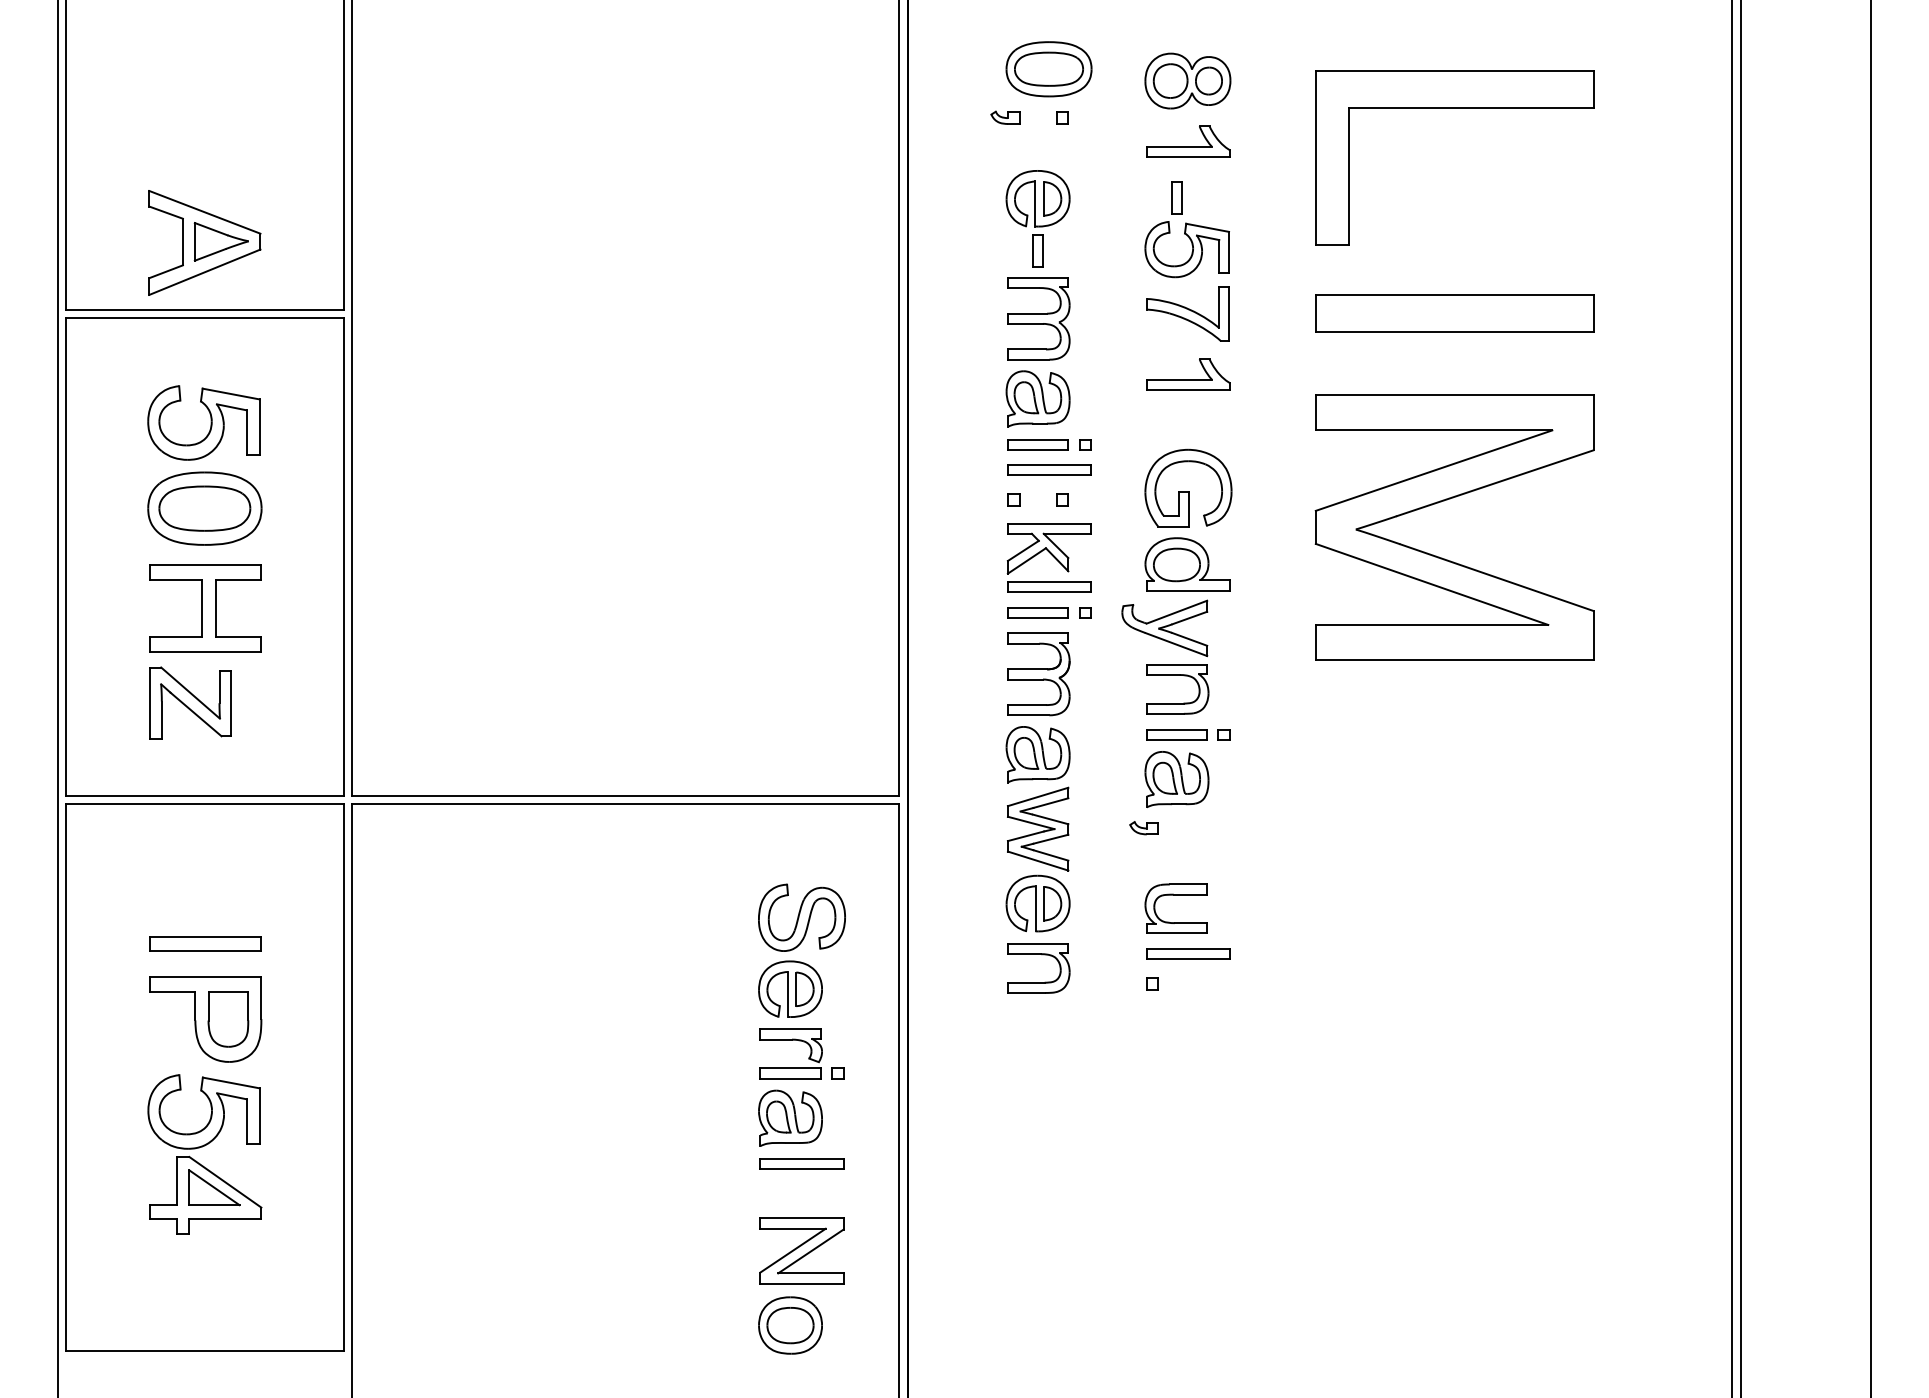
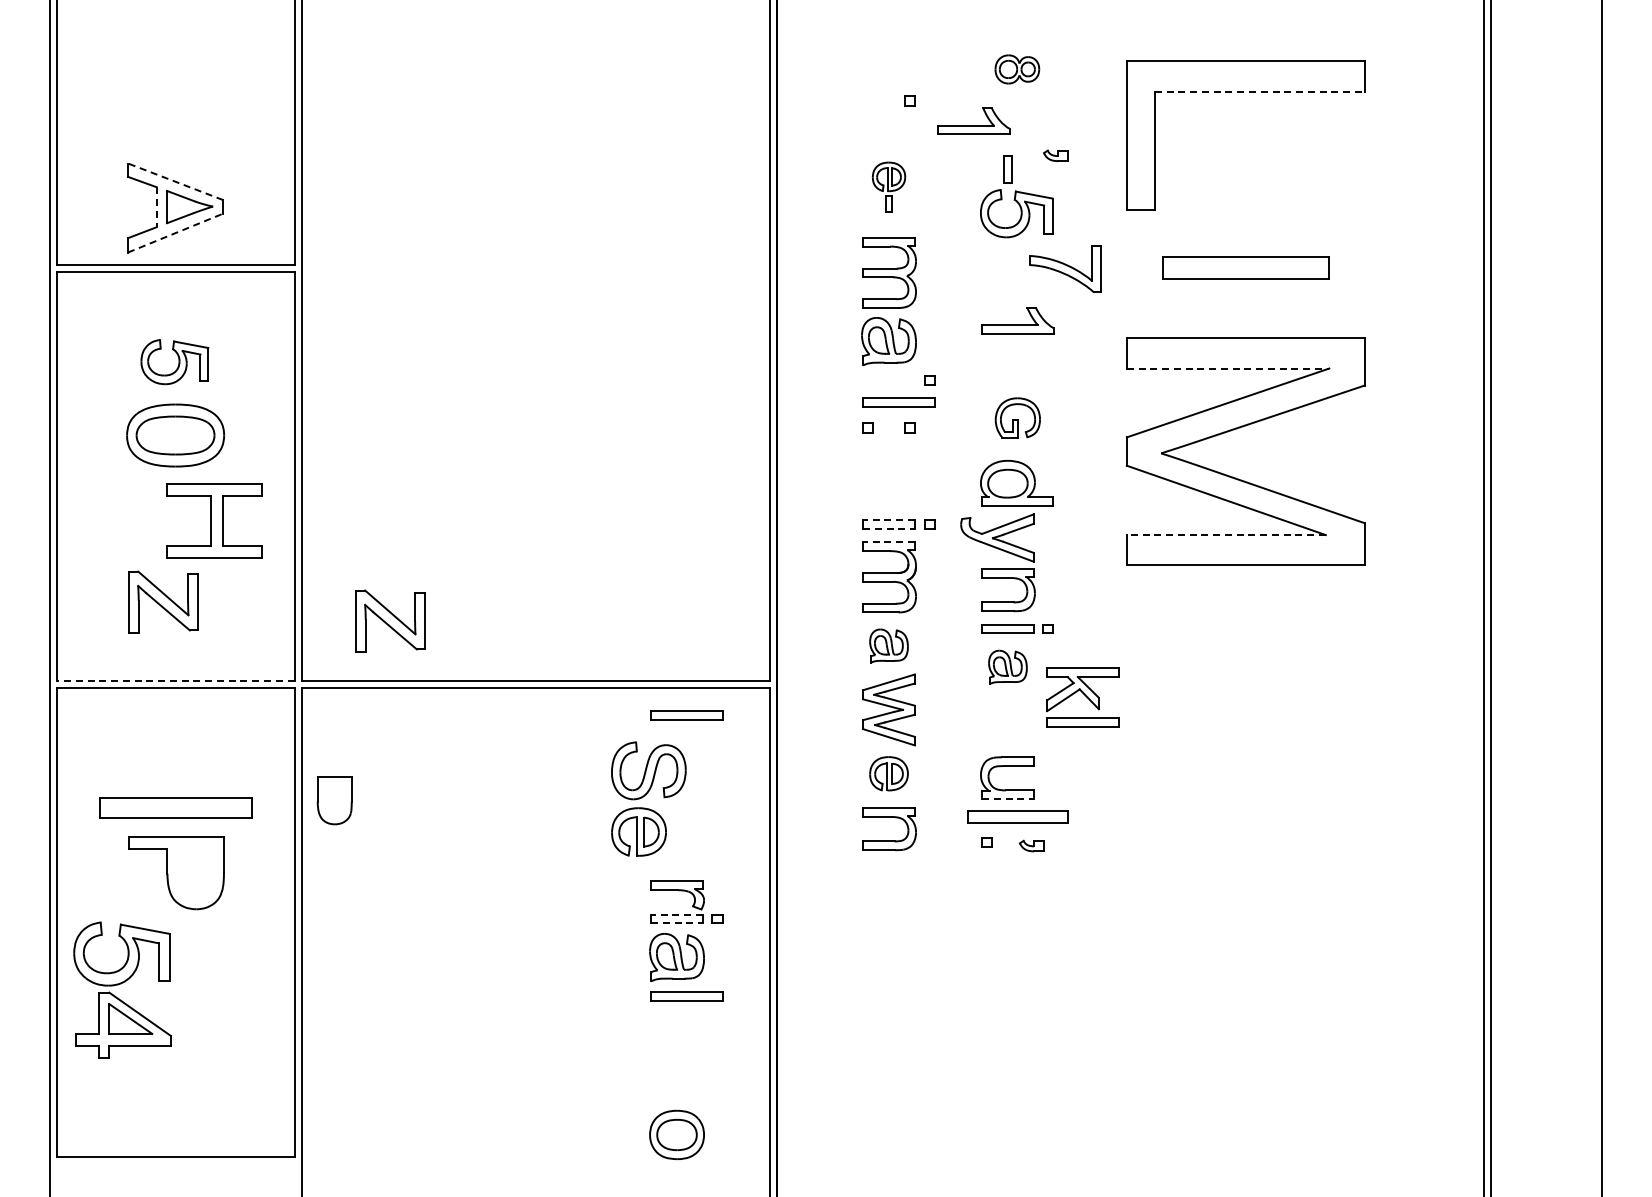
part: (1049, 69) -> (898, 59), removed
part: (1188, 81) -> (1017, 69), size x0.6
line: (1470, 108) -> (1259, 92), solid -> dashed
part: (1004, 117) -> (1055, 155), moved
part: (1188, 140) -> (973, 120), moved
line: (204, 211) -> (175, 181), solid -> dashed
part: (1037, 217) -> (888, 186), size x0.6
line: (182, 242) -> (156, 207), solid -> dashed
line: (205, 271) -> (176, 232), solid -> dashed
part: (1454, 312) -> (1245, 267), size x0.7
part: (1188, 313) -> (1065, 268), moved
part: (203, 422) -> (174, 361), size x0.7
line: (1434, 430) -> (1228, 368), solid -> dashed
part: (1037, 444) -> (888, 380), removed
part: (1188, 487) -> (1017, 417), size x0.6
part: (1049, 557) -> (1082, 697), moved
part: (205, 607) -> (214, 520), moved
line: (1038, 607) -> (889, 520), solid -> dashed
line: (1038, 618) -> (889, 529), solid -> dashed
line: (1432, 625) -> (1226, 535), solid -> dashed
line: (1038, 633) -> (889, 542), solid -> dashed
part: (455, 724) -> (390, 620), added
part: (1037, 753) -> (888, 645), size x0.7
part: (1176, 778) -> (1007, 666), size x0.7
line: (204, 795) -> (175, 681), solid -> dashed
part: (1143, 827) -> (1031, 845), moved
part: (801, 835) -> (686, 715), added
part: (1037, 903) -> (888, 773), size x0.7
line: (1176, 933) -> (1007, 799), solid -> dashed
part: (205, 944) -> (176, 808), size x1.6
part: (801, 950) -> (648, 798), moved
part: (1188, 953) -> (1017, 816), size x1.4
part: (228, 1019) -> (334, 800), moved
line: (791, 1068) -> (677, 914), solid -> dashed
line: (791, 1078) -> (677, 923), solid -> dashed
part: (204, 1153) -> (122, 989), moved
part: (801, 1250) -> (686, 1070), removed

